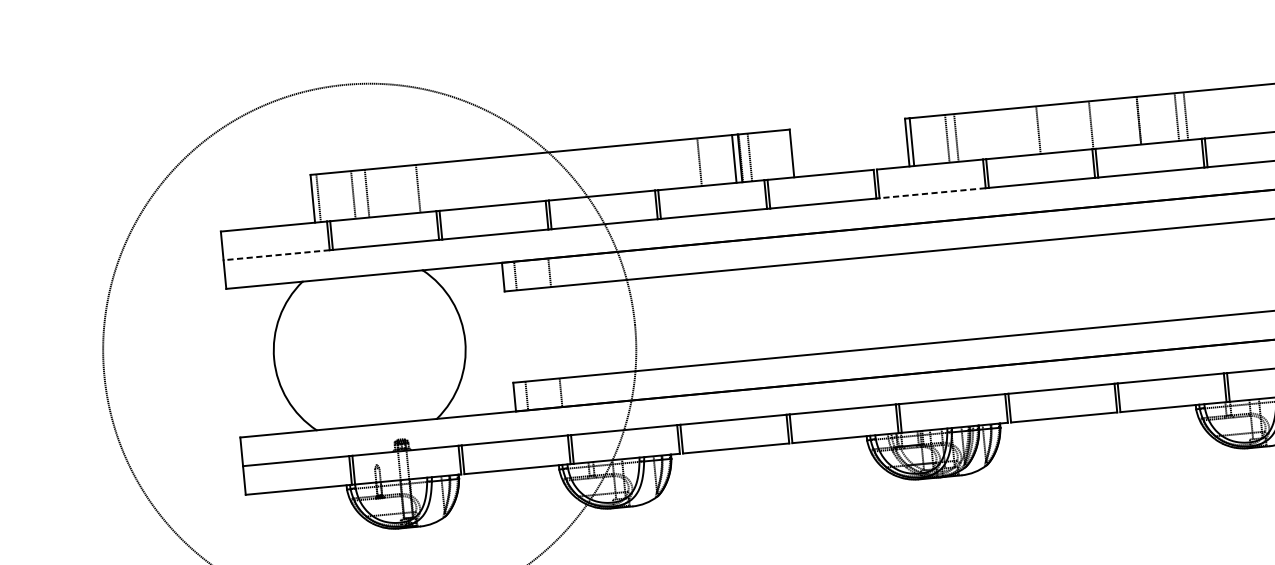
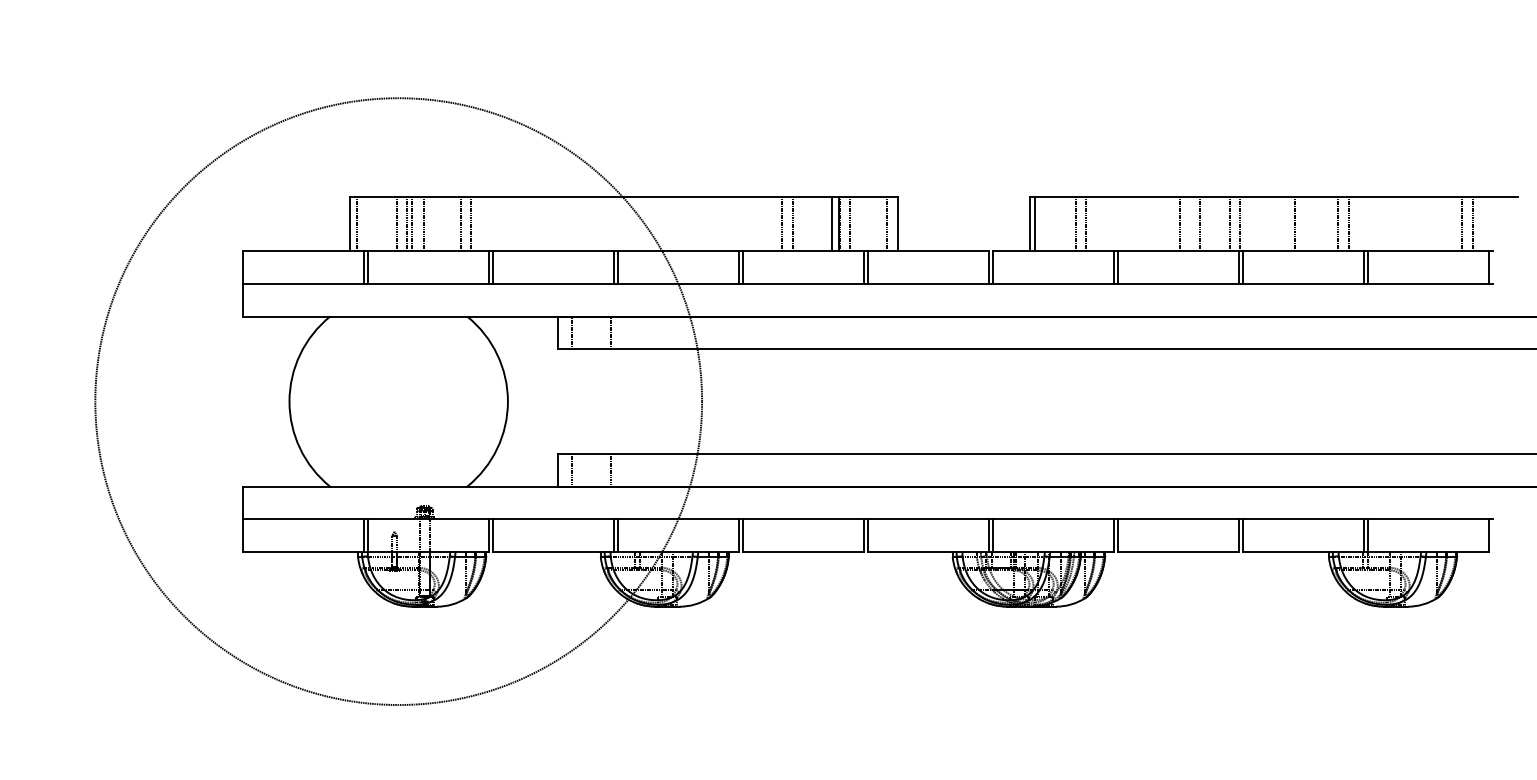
line: (1081, 125) -> (1229, 223), added
line: (1055, 128) -> (1199, 223), added
line: (781, 154) -> (886, 223), added
line: (690, 162) -> (782, 223), added
line: (409, 189) -> (460, 223), added
line: (377, 192) -> (424, 223), added
line: (932, 192) -> (1053, 283), dashed -> solid
line: (362, 193) -> (407, 223), added
line: (276, 254) -> (303, 283), dashed -> solid

